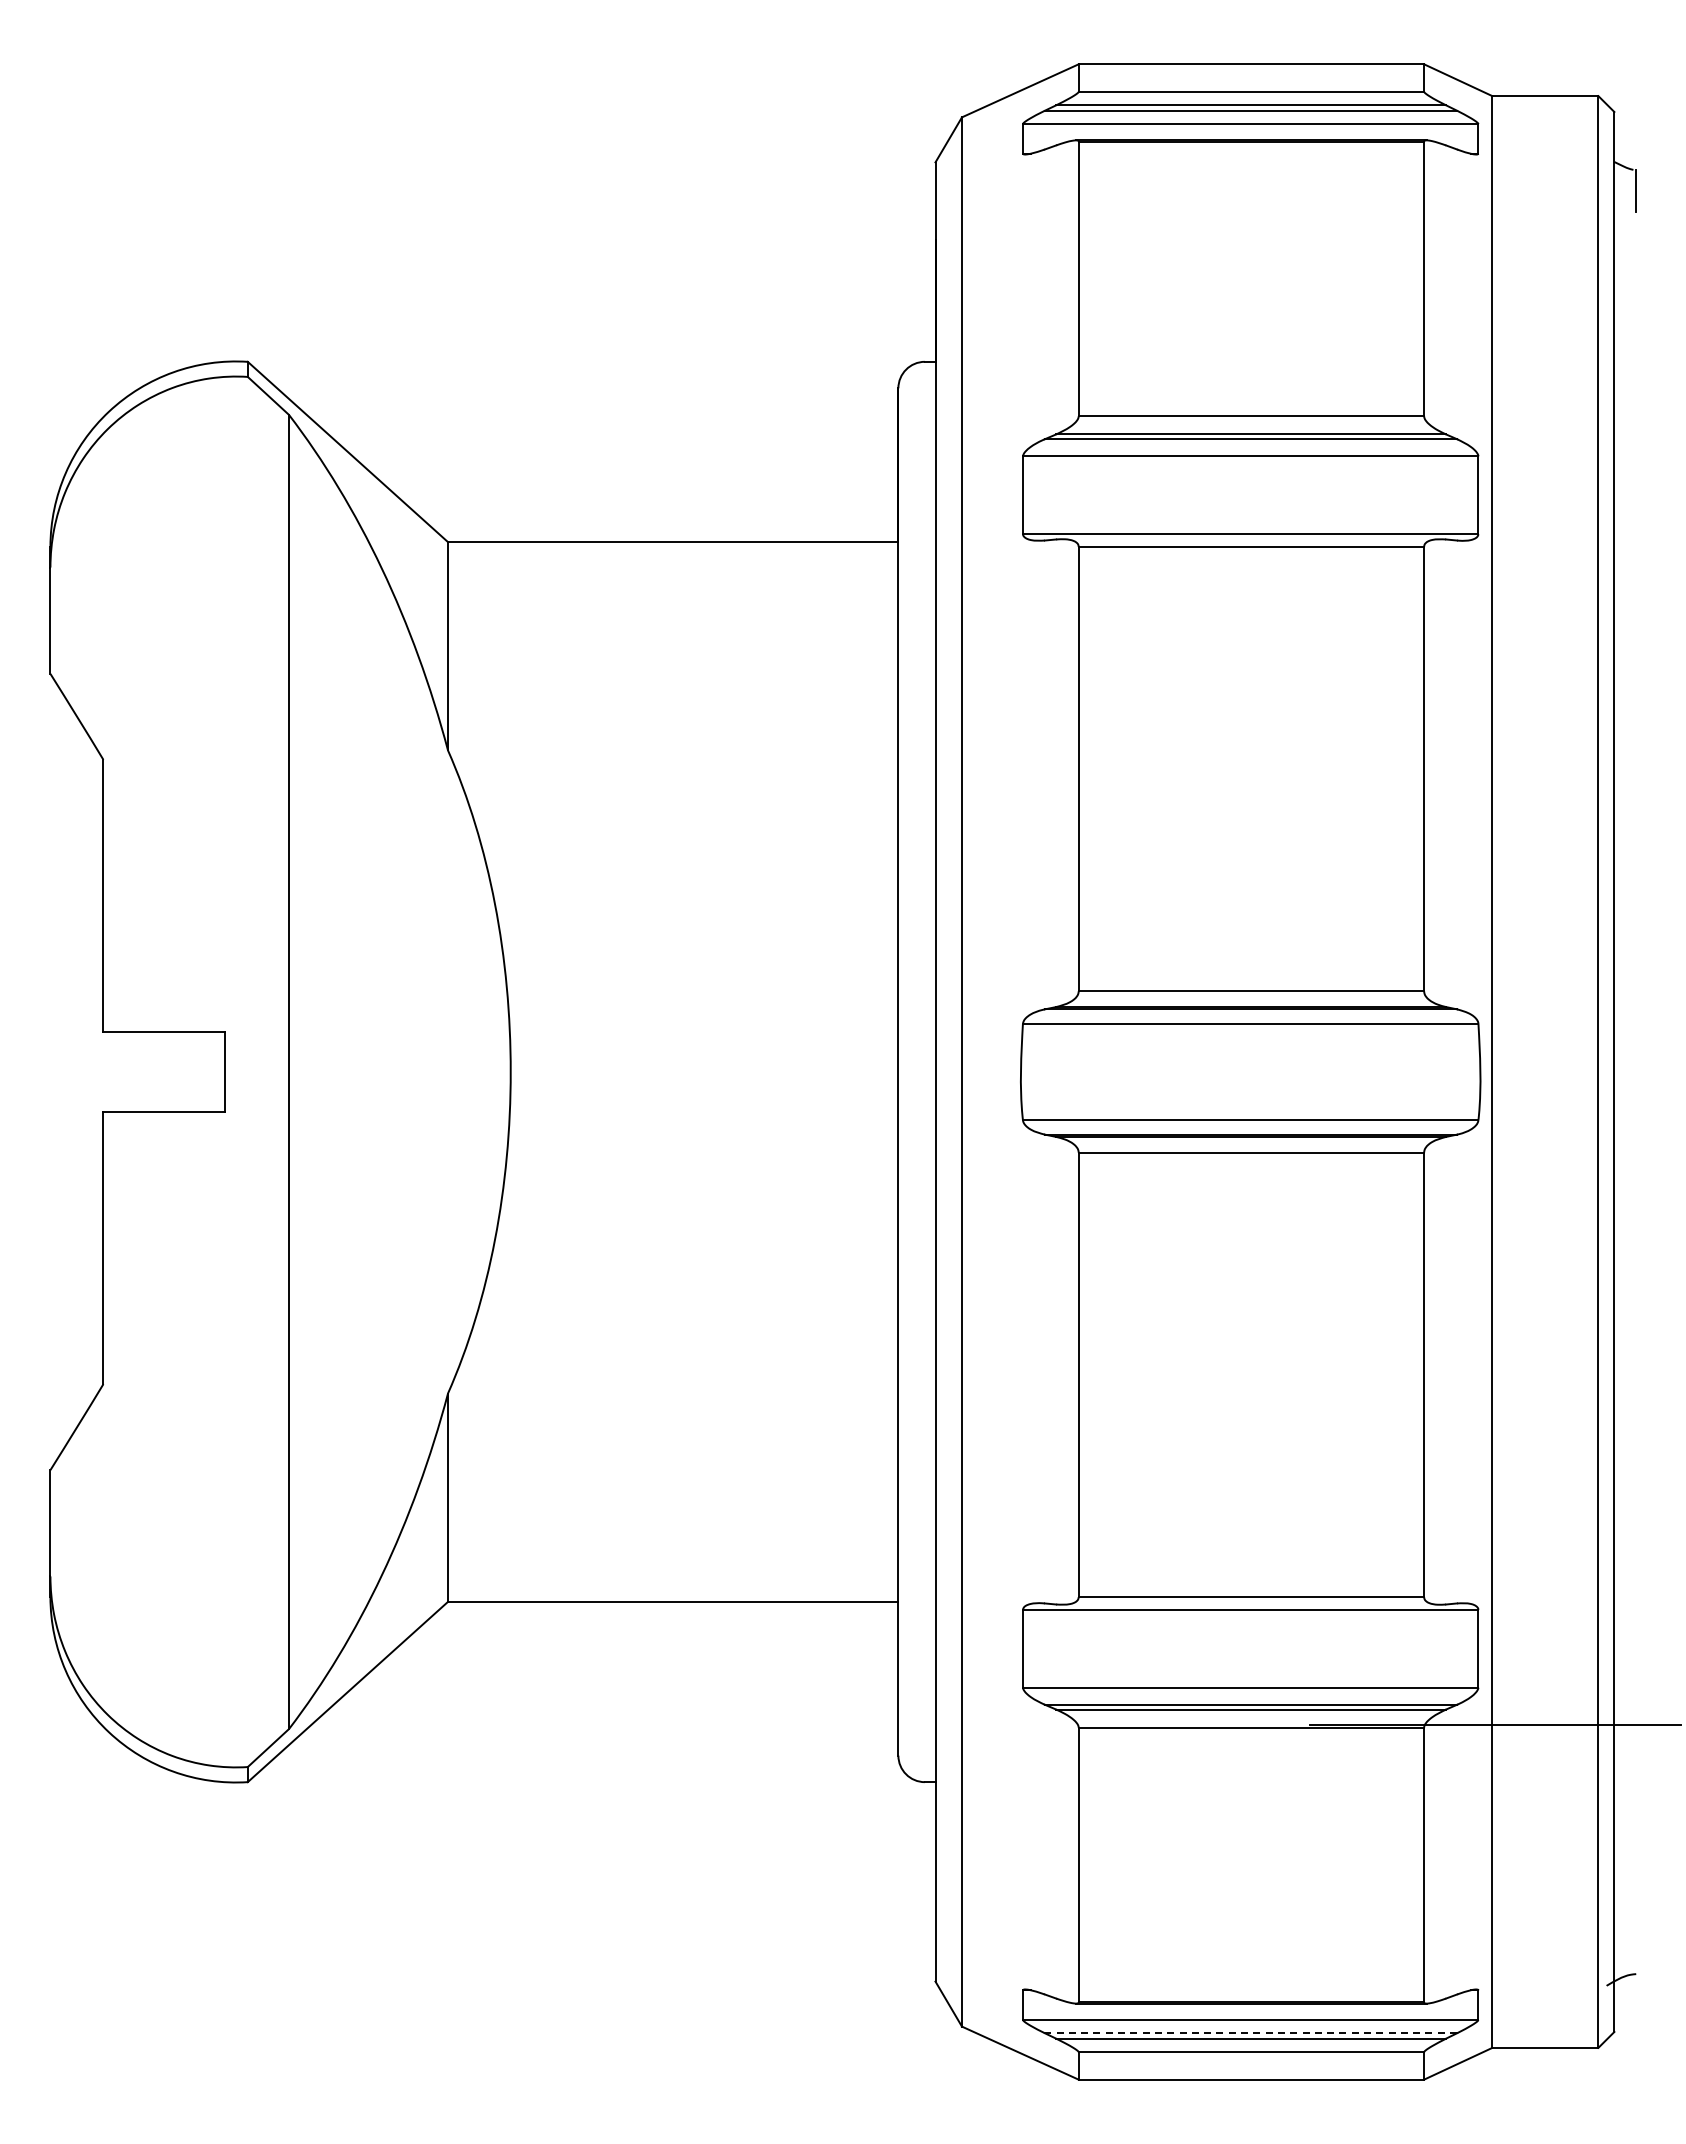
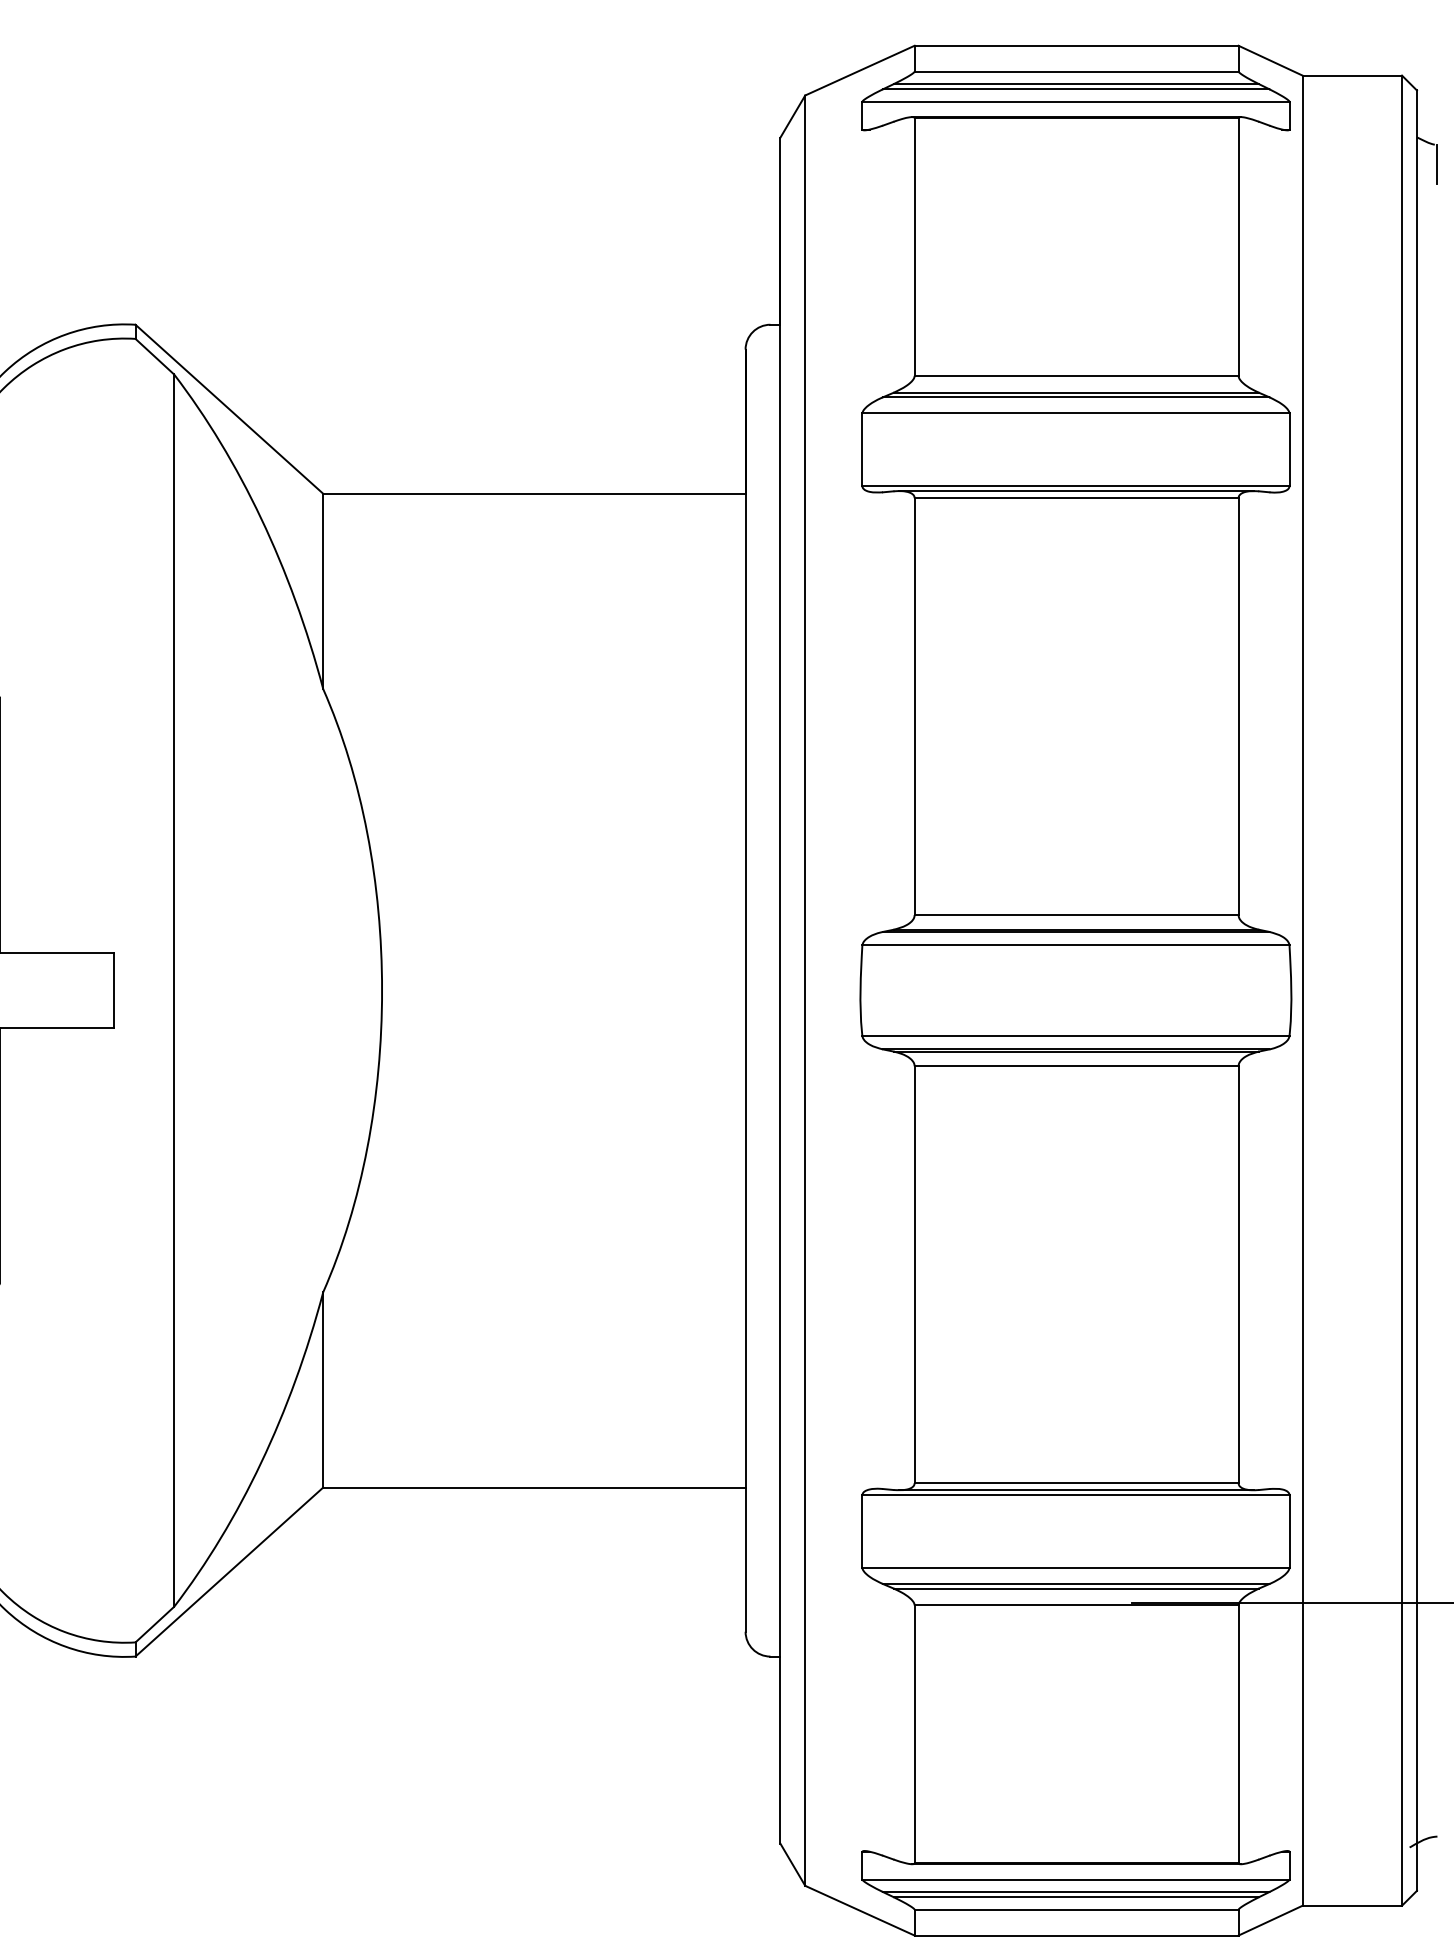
line: (1250, 539) -> (1075, 491), added
line: (1250, 1604) -> (1075, 1489), added
line: (1250, 2033) -> (1075, 1892), dashed -> solid

